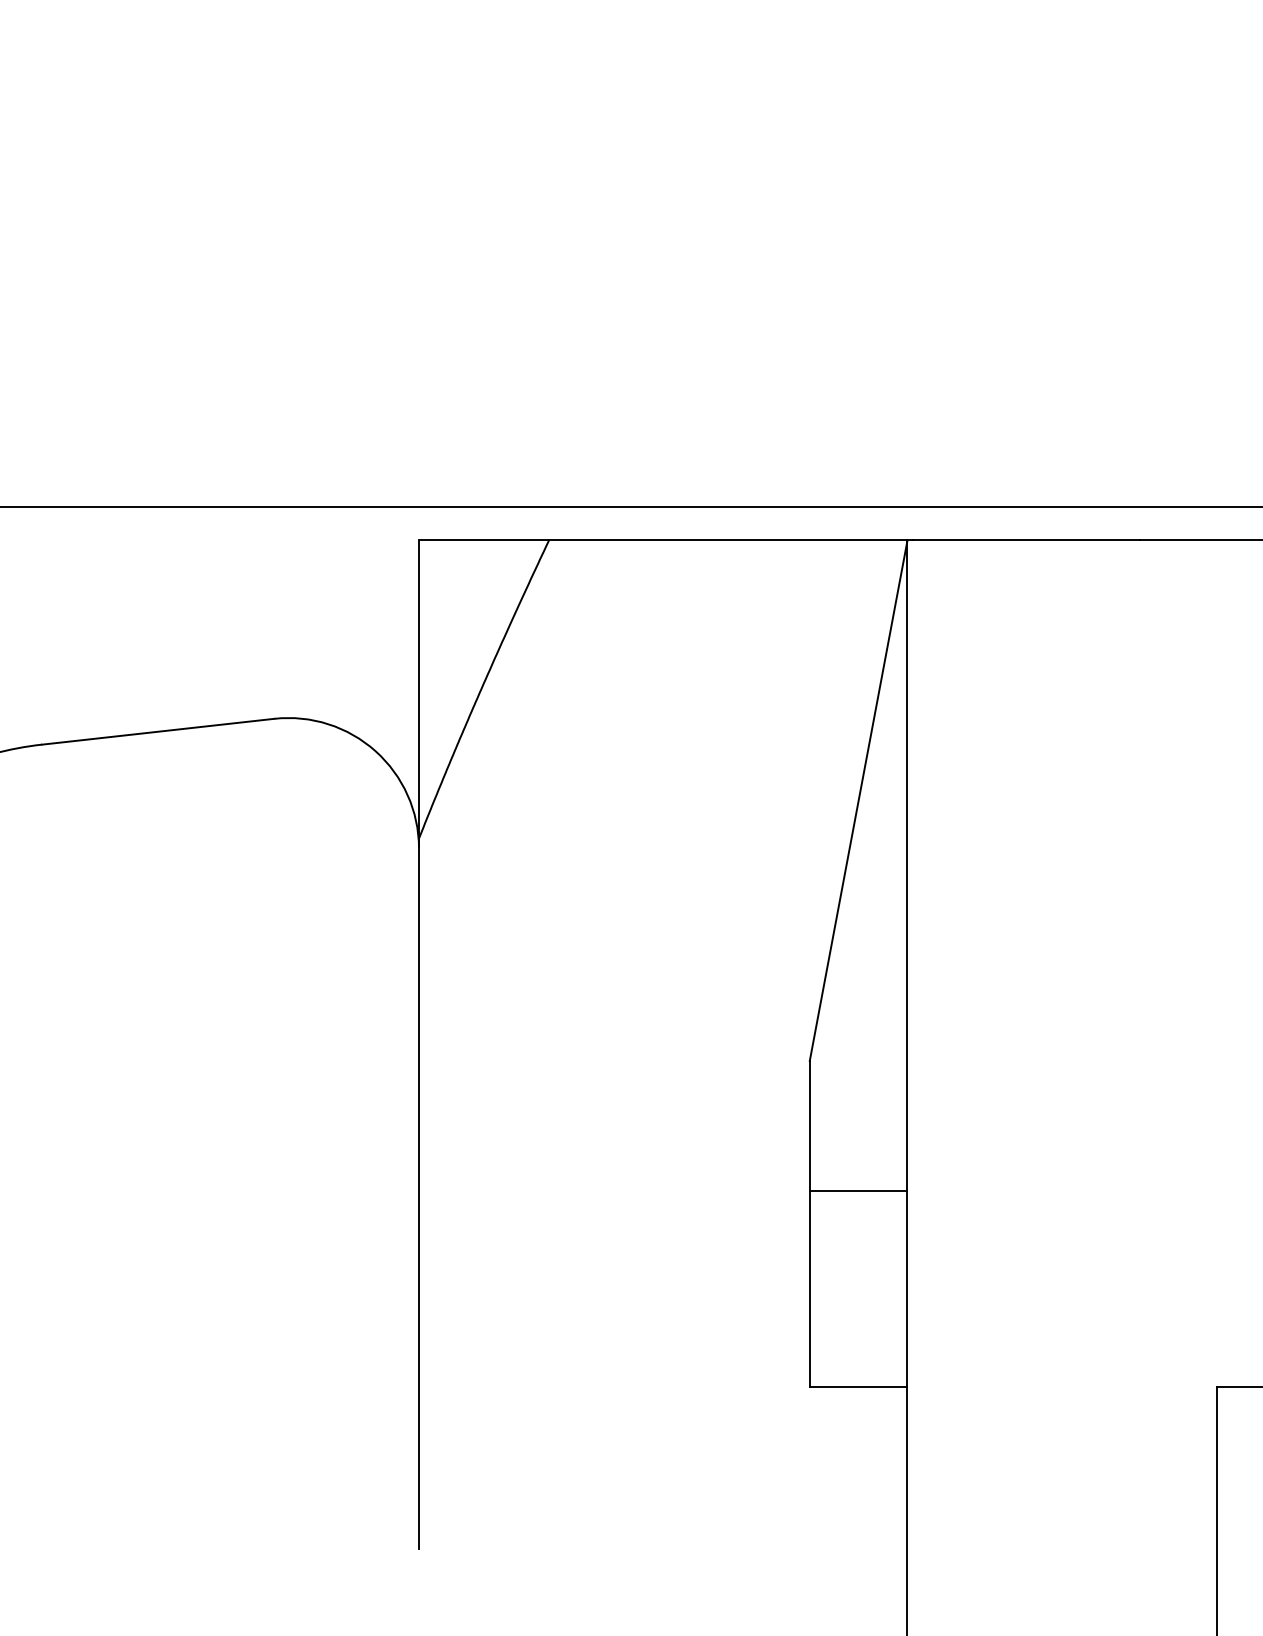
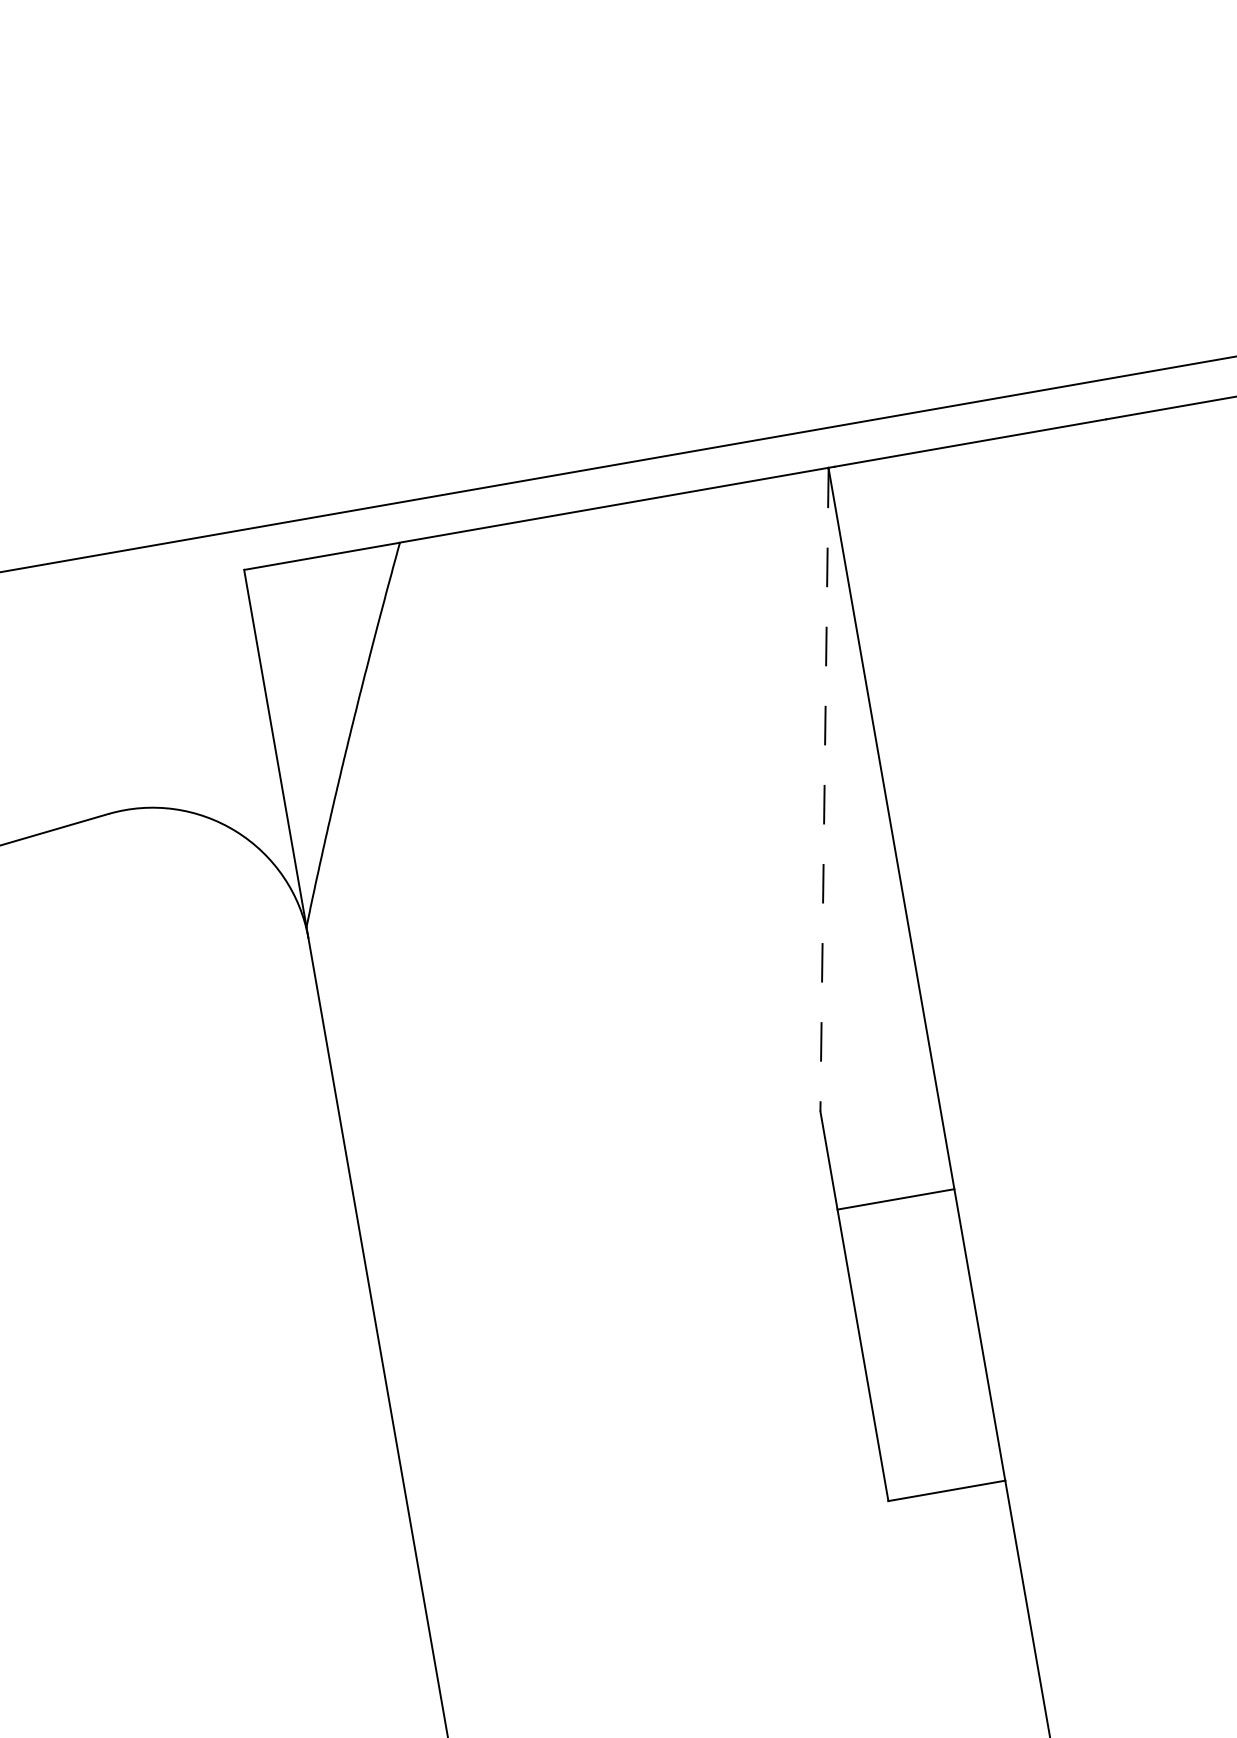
line: (858, 800) -> (824, 789), solid -> dashed
line: (858, 1190) -> (895, 1198), moved

